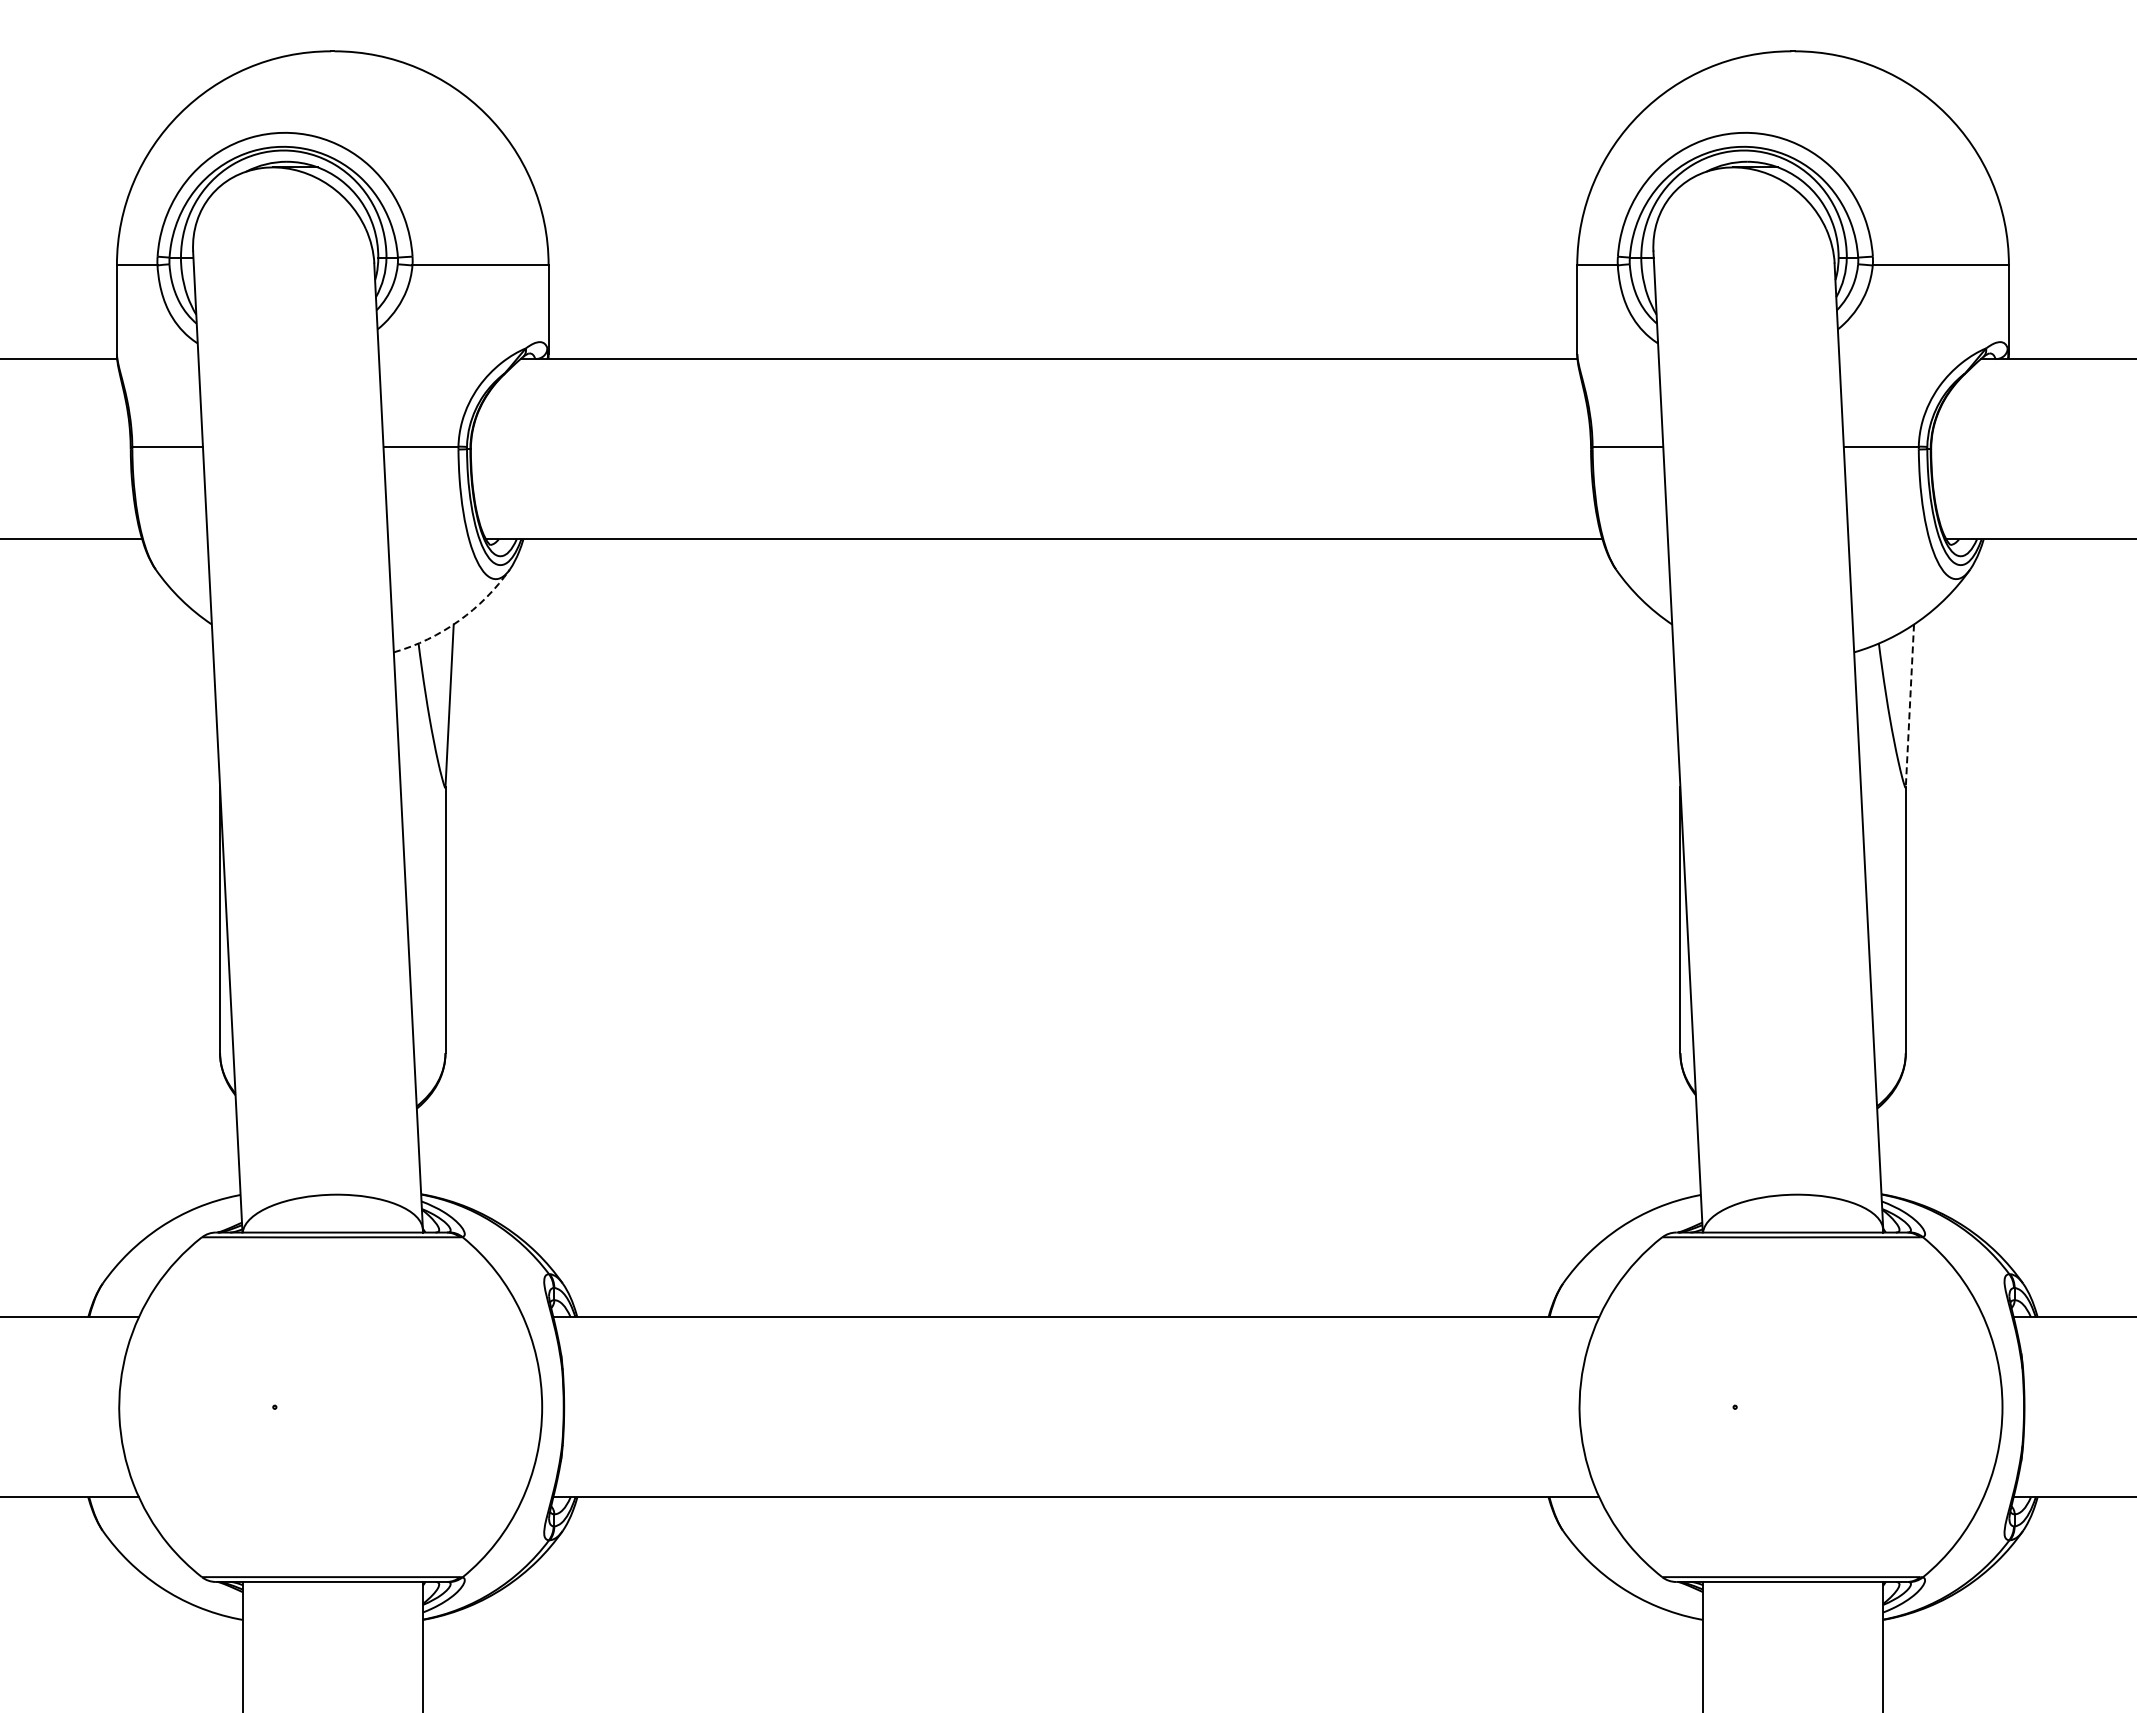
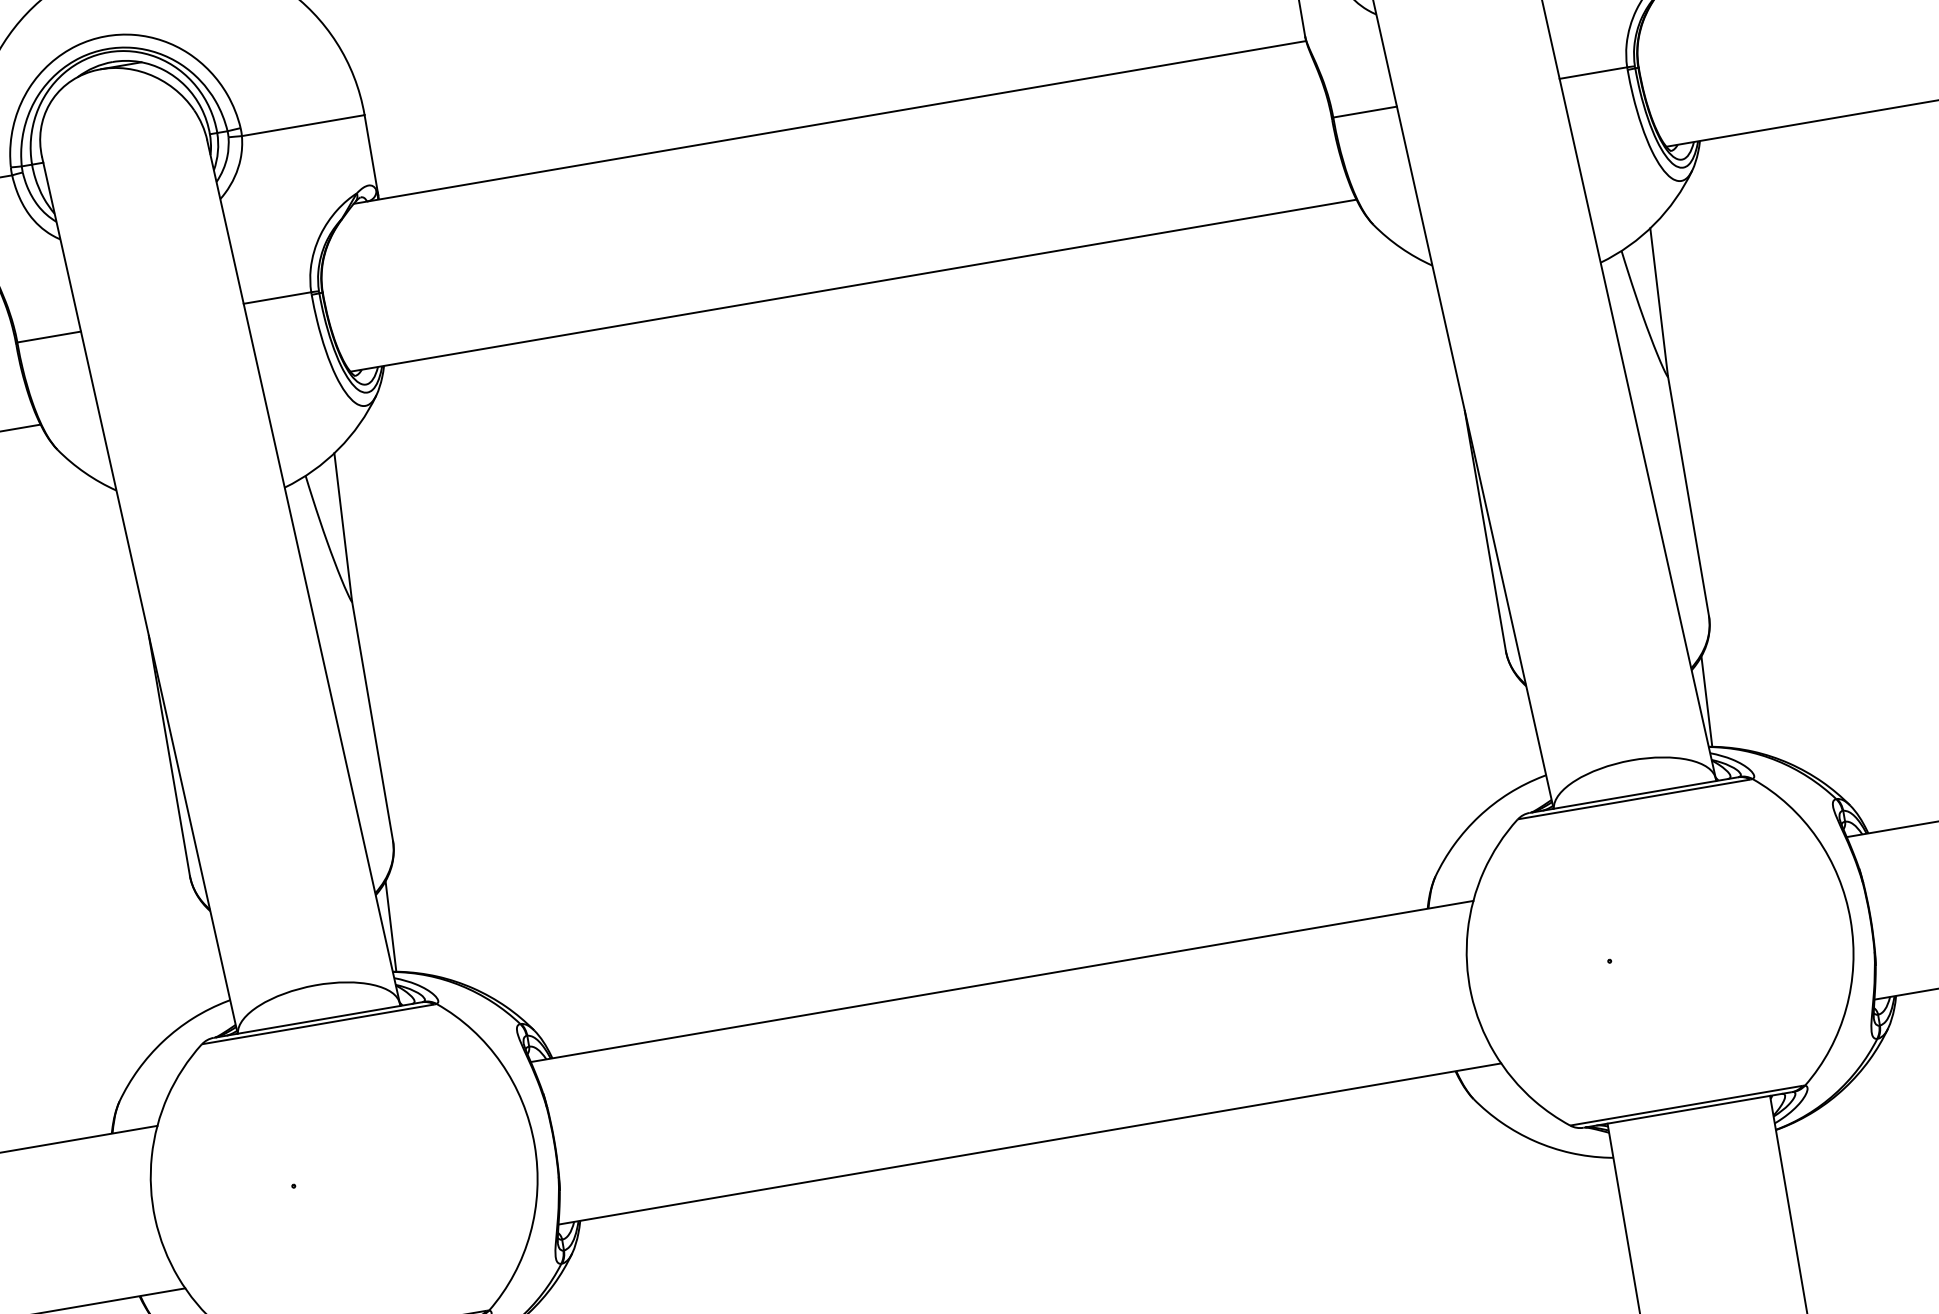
arc: (458, 620) -> (338, 448), dashed -> solid
line: (1909, 706) -> (1658, 302), dashed -> solid
line: (427, 1144) -> (390, 925), added
line: (1887, 1144) -> (1706, 701), added

